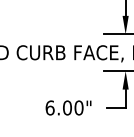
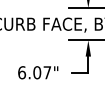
text: (78, 107) -> (46, 72), 6.00" -> 6.07"

